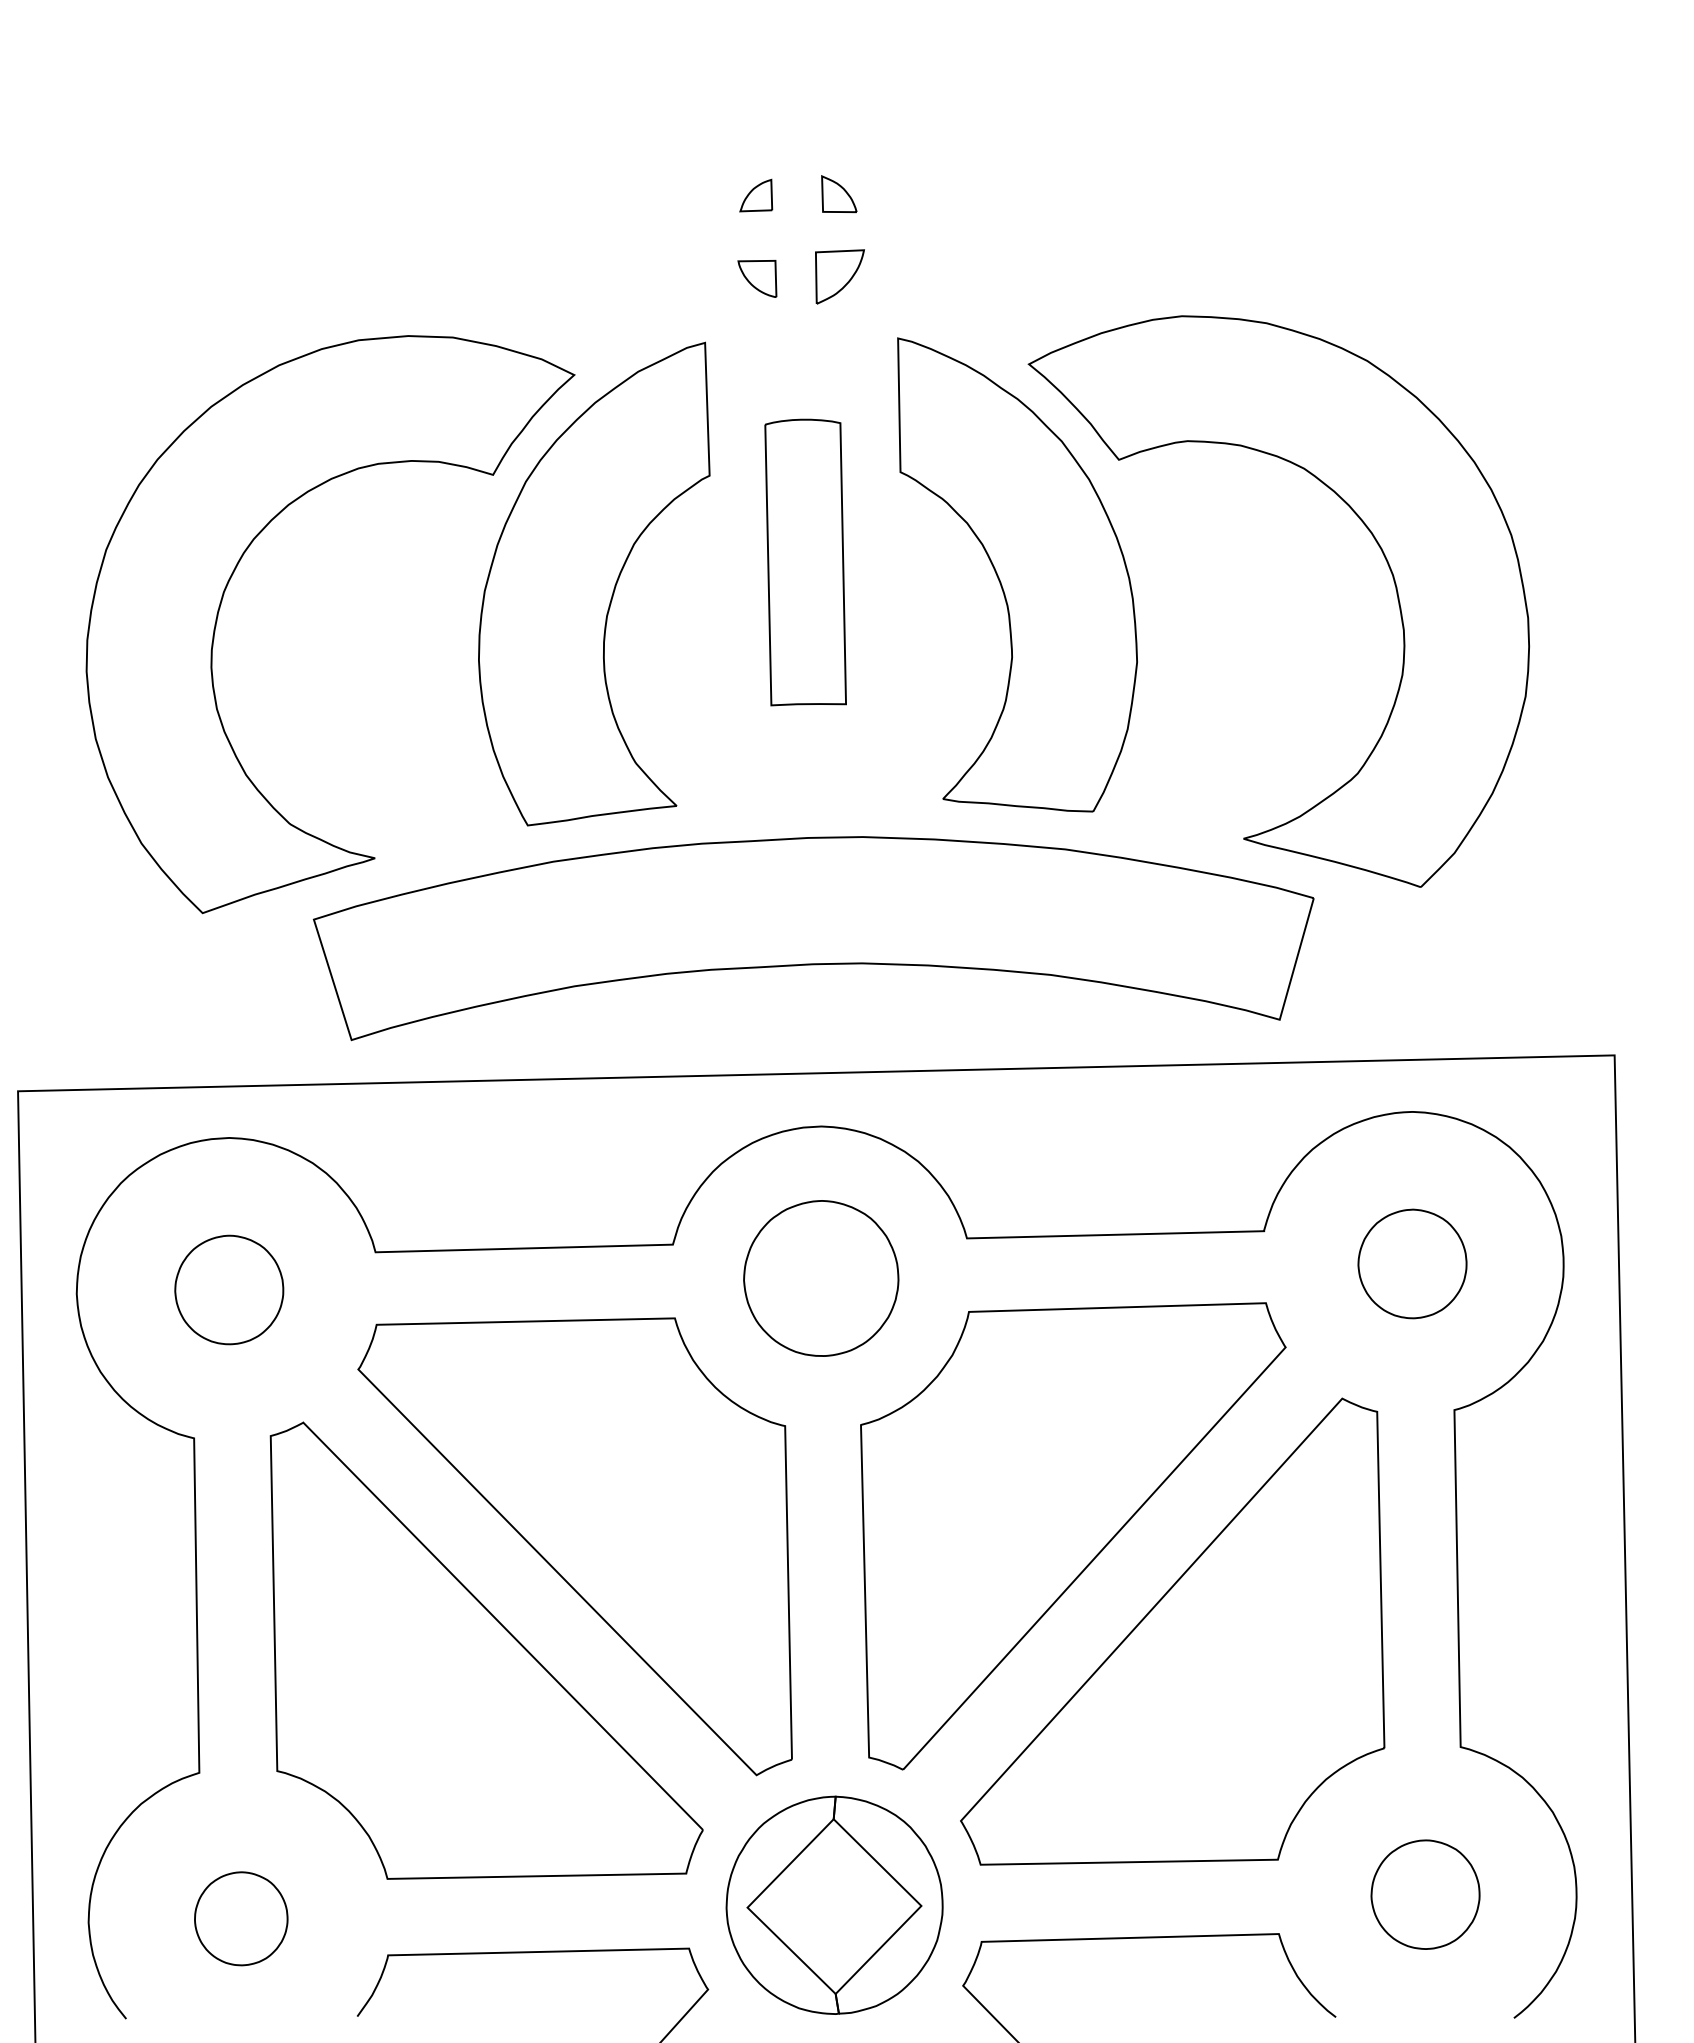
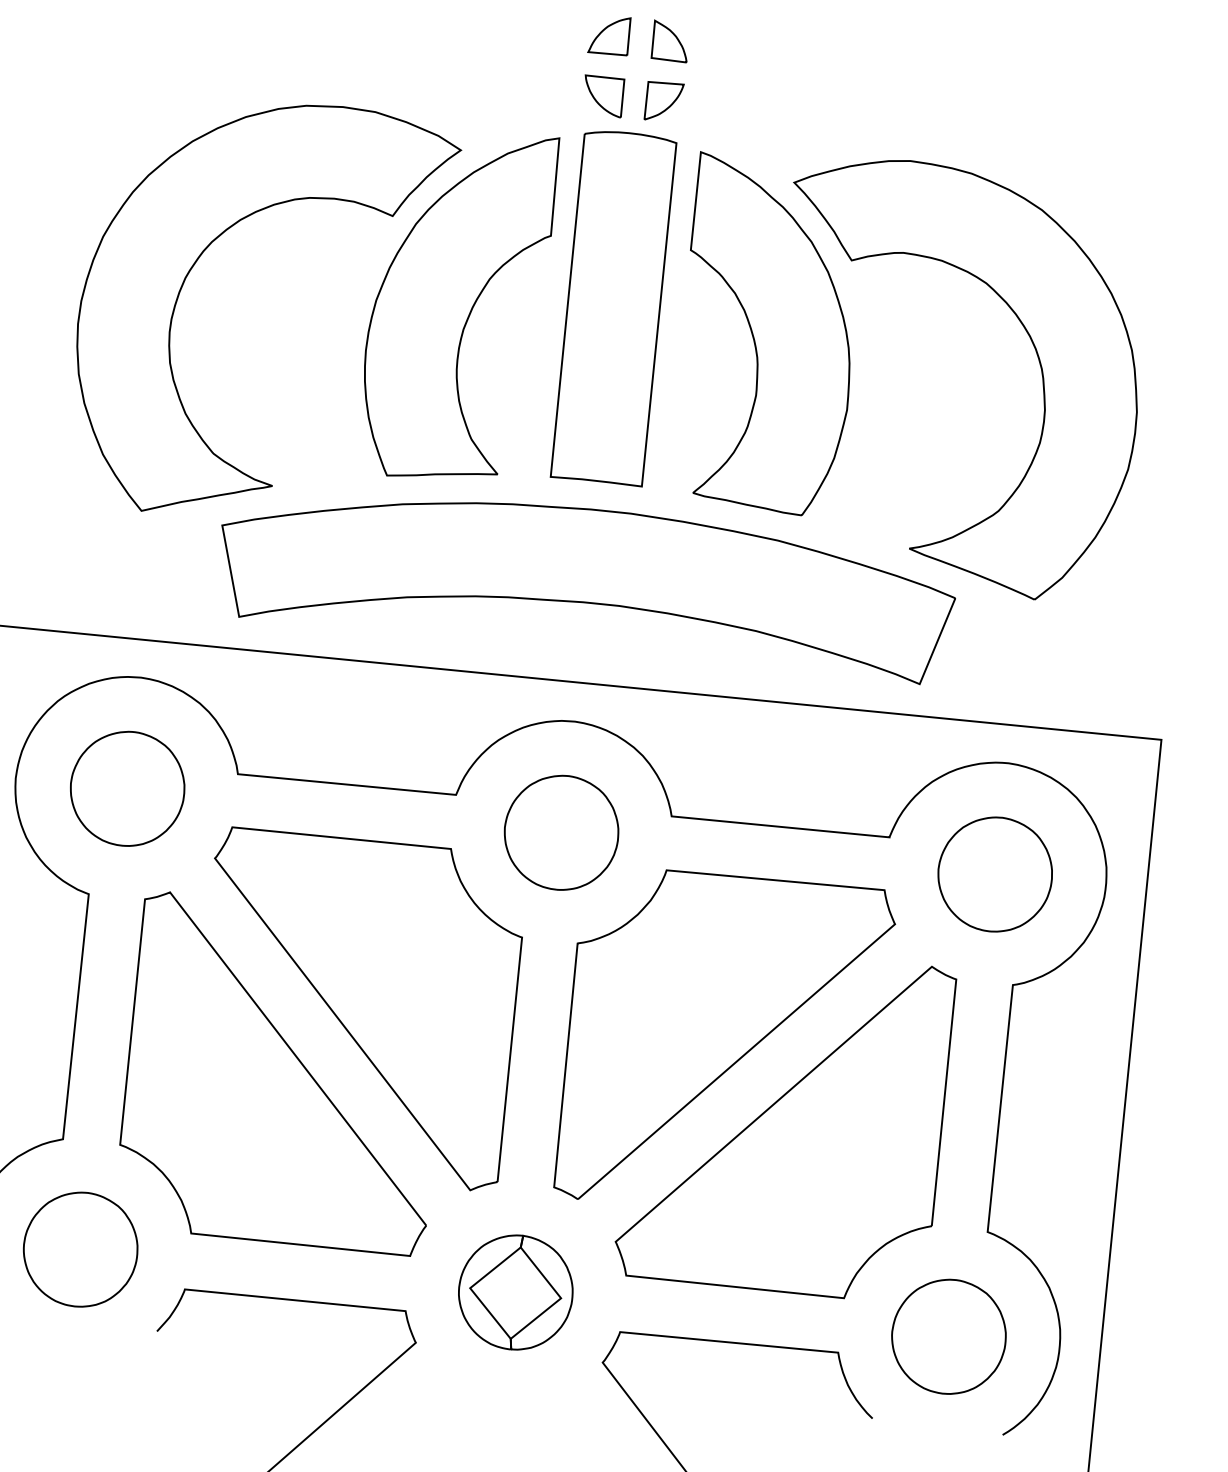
part: (838, 193) -> (670, 40), size x1.43
part: (755, 195) -> (609, 35), size x1.67
part: (757, 278) -> (603, 95), size x1.43
part: (805, 562) -> (613, 307), size x1.67
part: (1412, 1263) -> (995, 874), size x1.43
part: (229, 1289) -> (127, 788), size x1.43
part: (1425, 1894) -> (948, 1336), size x1.43
part: (834, 1905) -> (515, 1292), size x0.71
part: (241, 1918) -> (80, 1249), size x1.67

